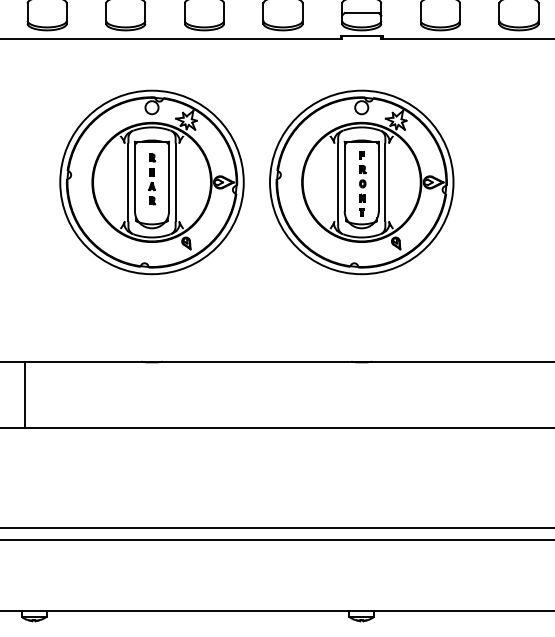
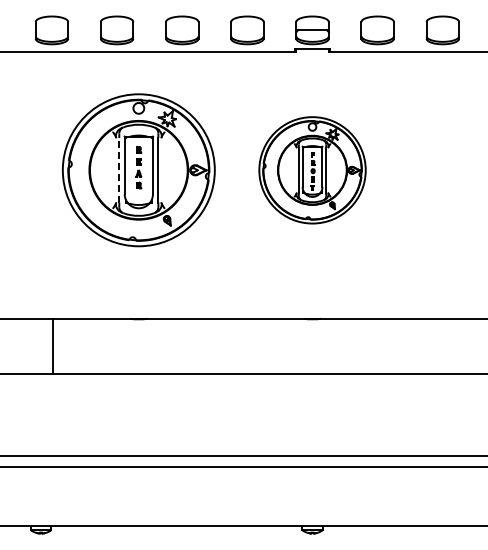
line: (128, 181) -> (119, 169), solid -> dashed
part: (361, 182) -> (312, 170), size x0.7
line: (24, 393) -> (52, 345), moved

